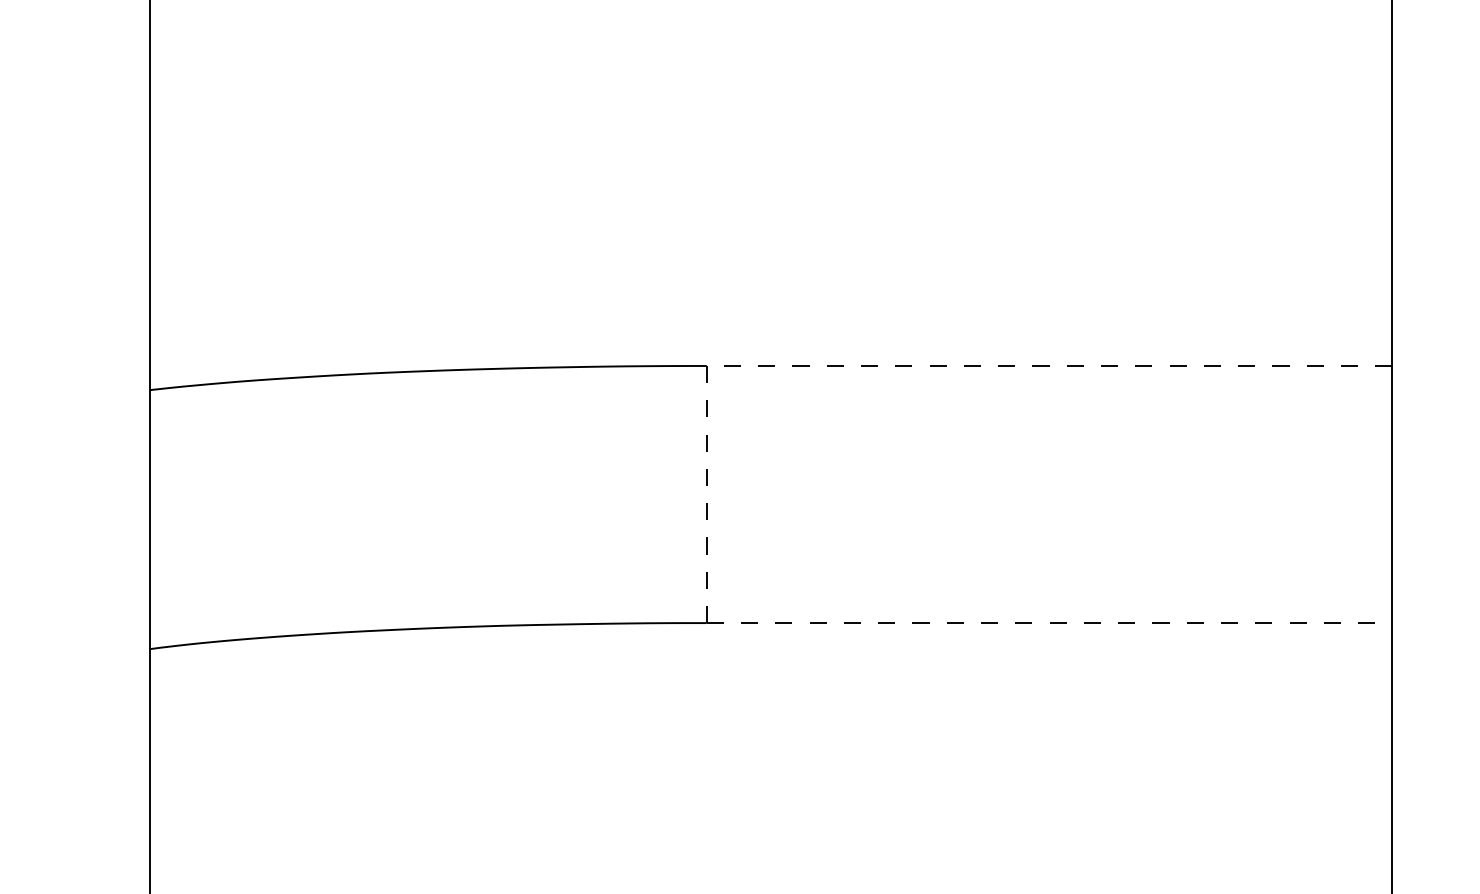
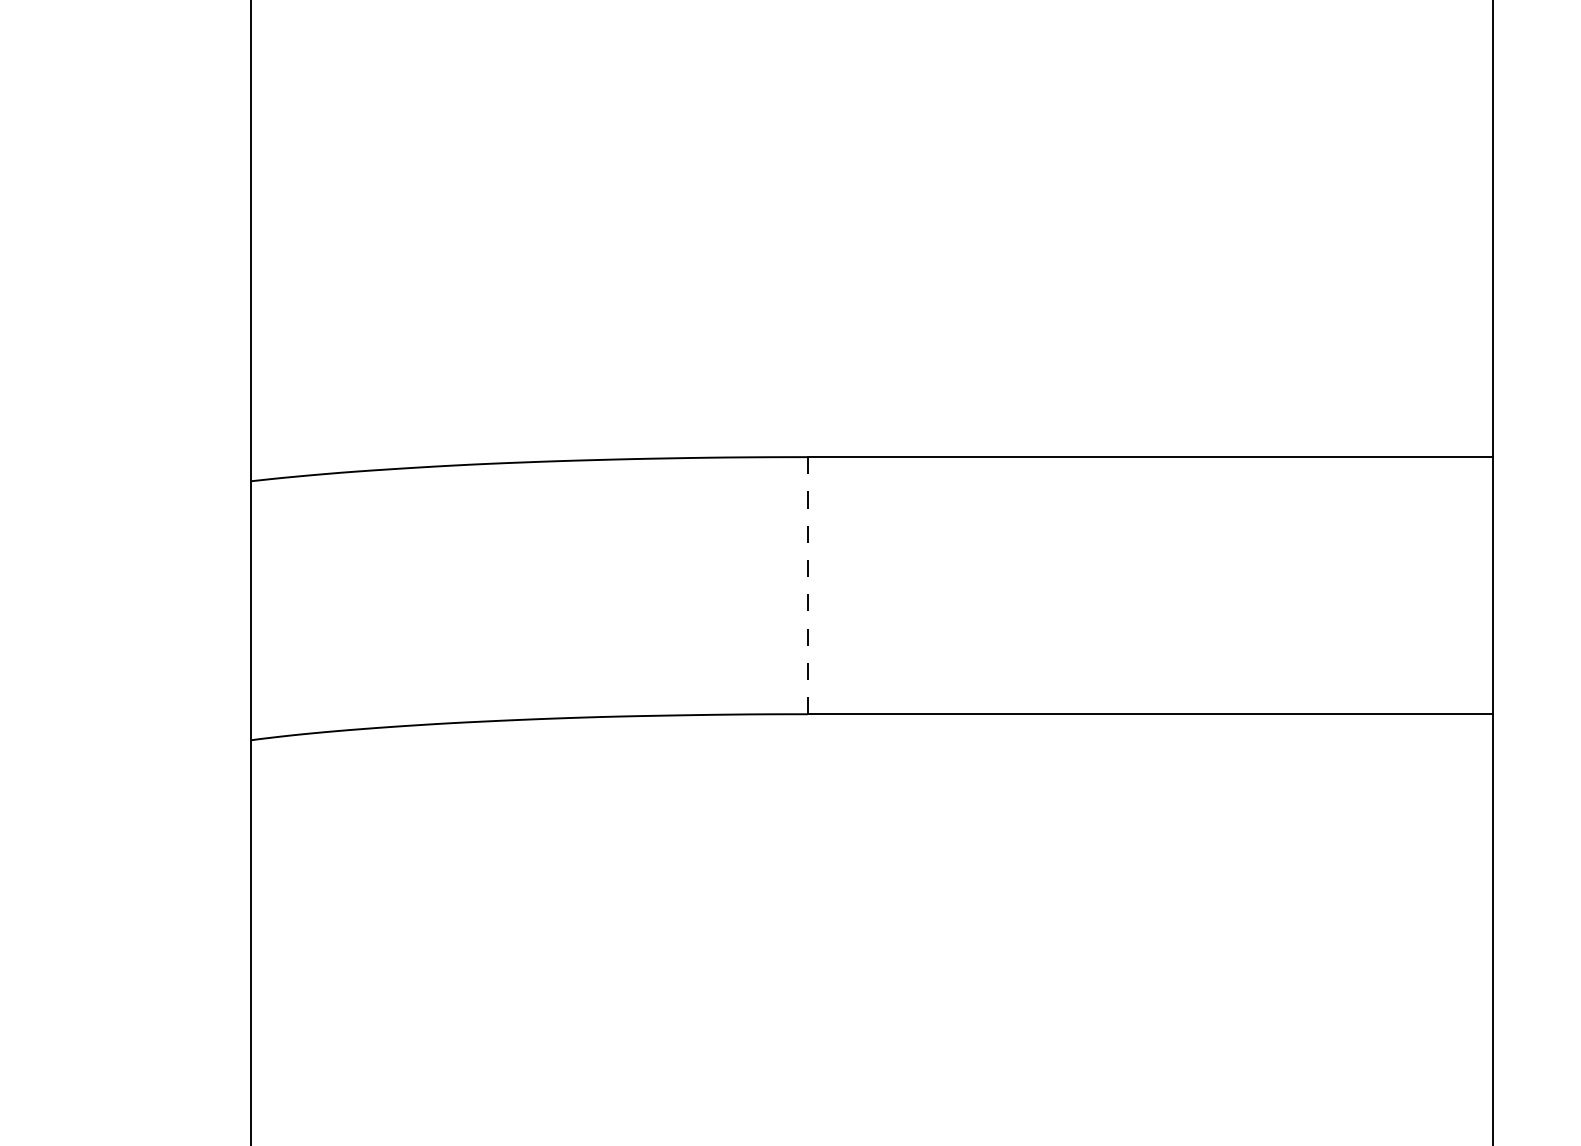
line: (1049, 366) -> (1150, 457), dashed -> solid
line: (1049, 623) -> (1150, 714), dashed -> solid

